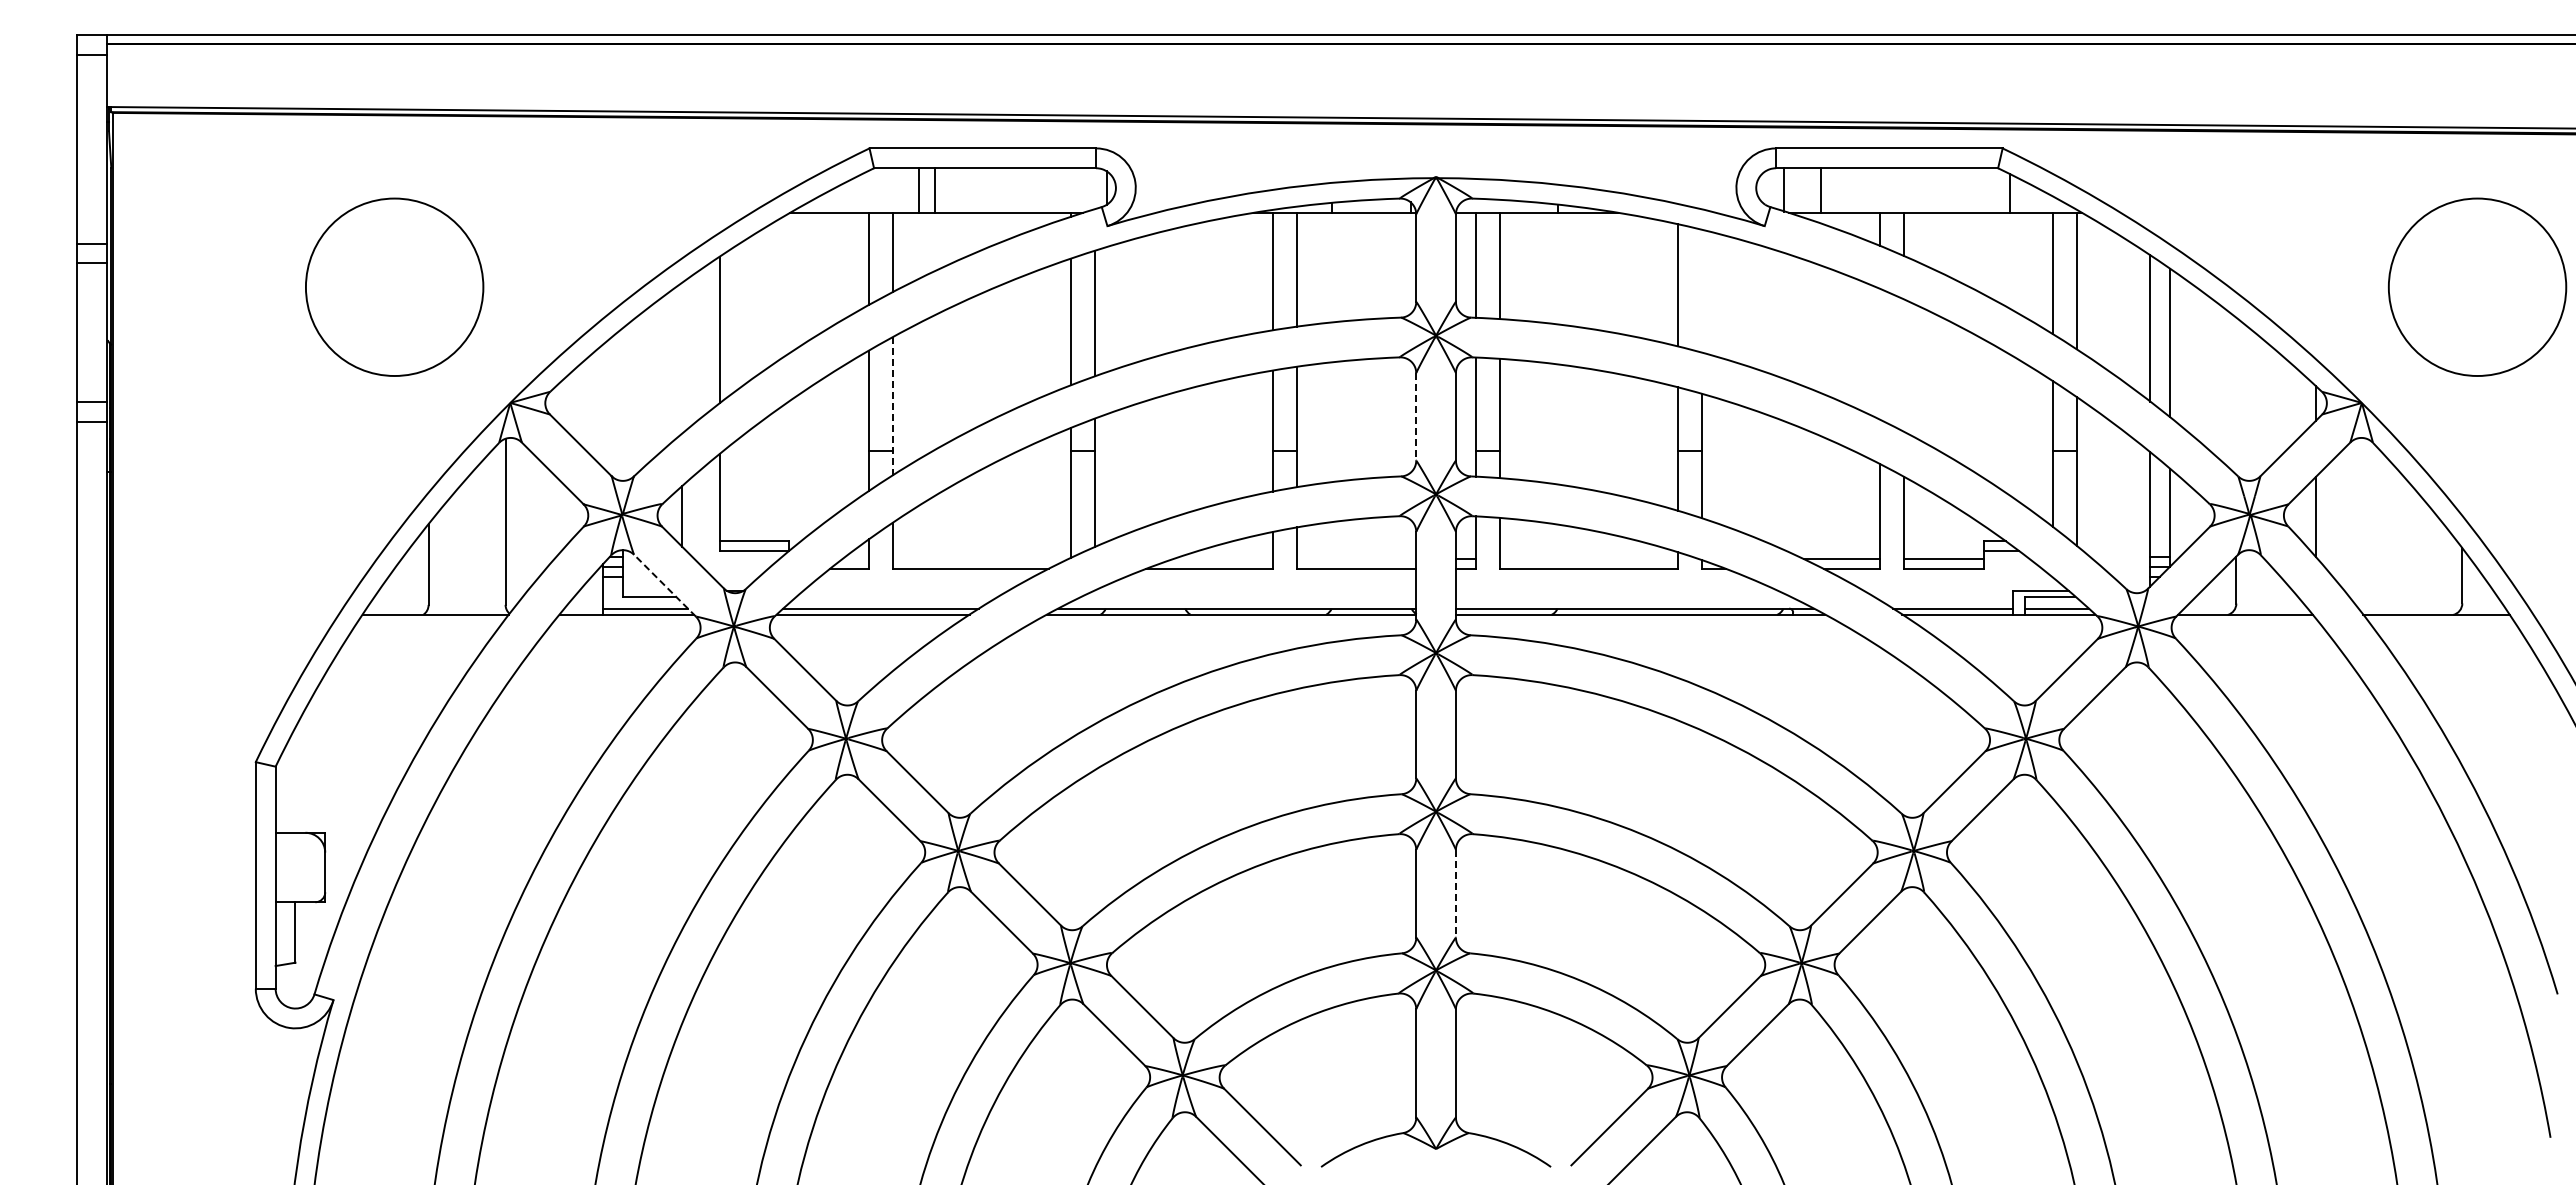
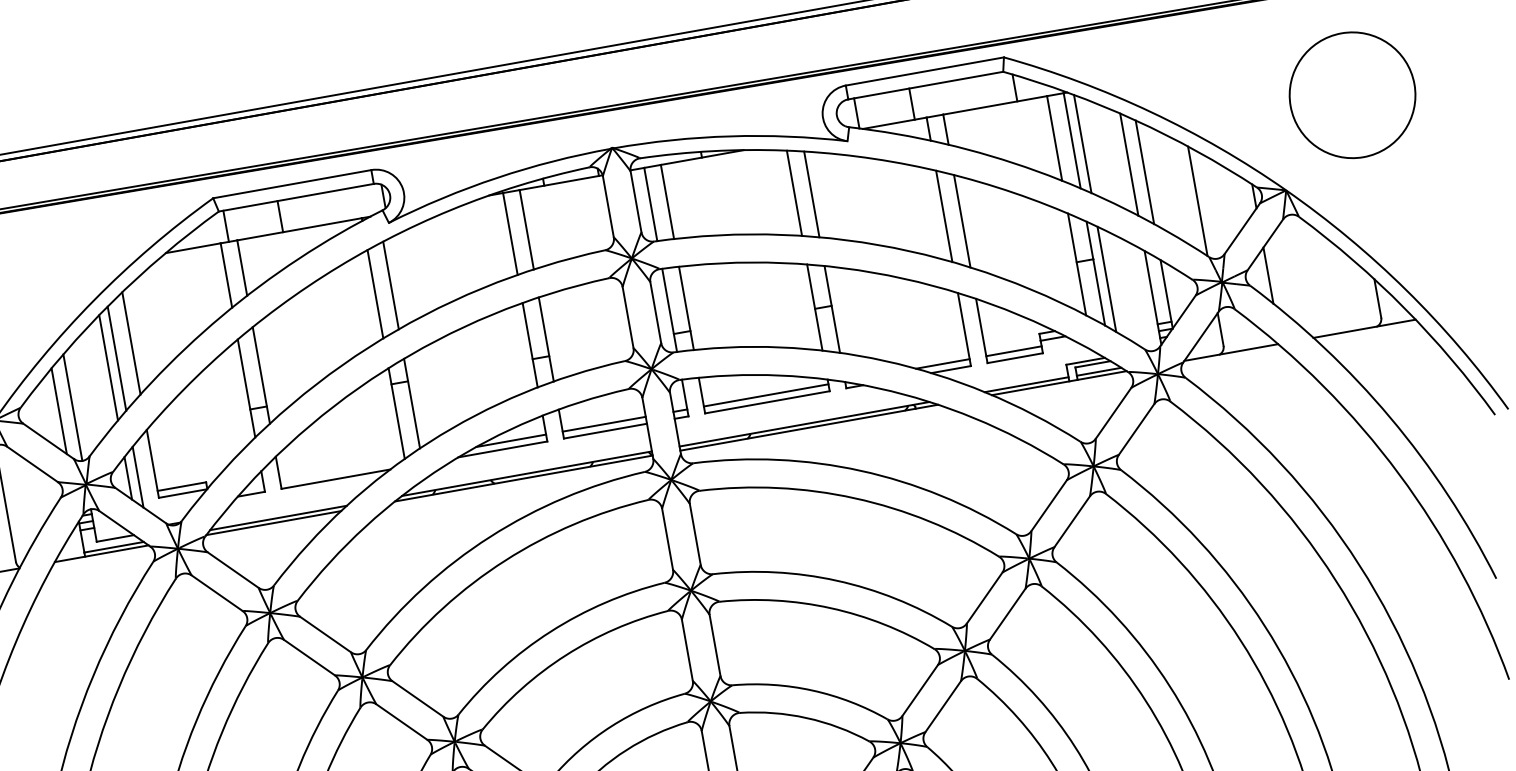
line: (919, 190) -> (280, 216), moved
line: (934, 190) -> (226, 226), moved
line: (1821, 190) -> (912, 104), moved
line: (2090, 287) -> (1082, 143), added
line: (1701, 290) -> (811, 193), added
line: (696, 347) -> (117, 358), added
line: (1880, 354) -> (944, 216), added
line: (682, 357) -> (108, 367), added
line: (1904, 365) -> (962, 221), added
line: (2236, 395) -> (1197, 200), added
line: (622, 404) -> (72, 407), added
line: (602, 405) -> (58, 410), added
line: (892, 405) -> (261, 374), dashed -> solid
line: (1416, 416) -> (628, 317), dashed -> solid
line: (2090, 481) -> (1106, 278), added
line: (696, 516) -> (138, 476), added
line: (1223, 559) -> (511, 441), added
line: (1356, 559) -> (604, 424), added
line: (1588, 559) -> (766, 395), added
line: (665, 585) -> (125, 528), dashed -> solid
line: (1455, 893) -> (714, 645), dashed -> solid

